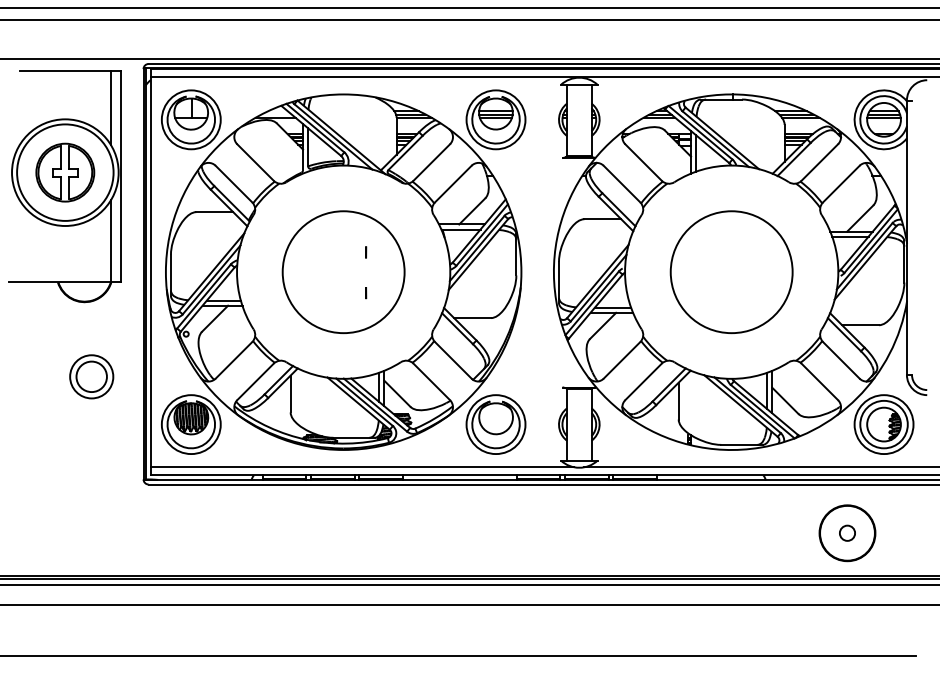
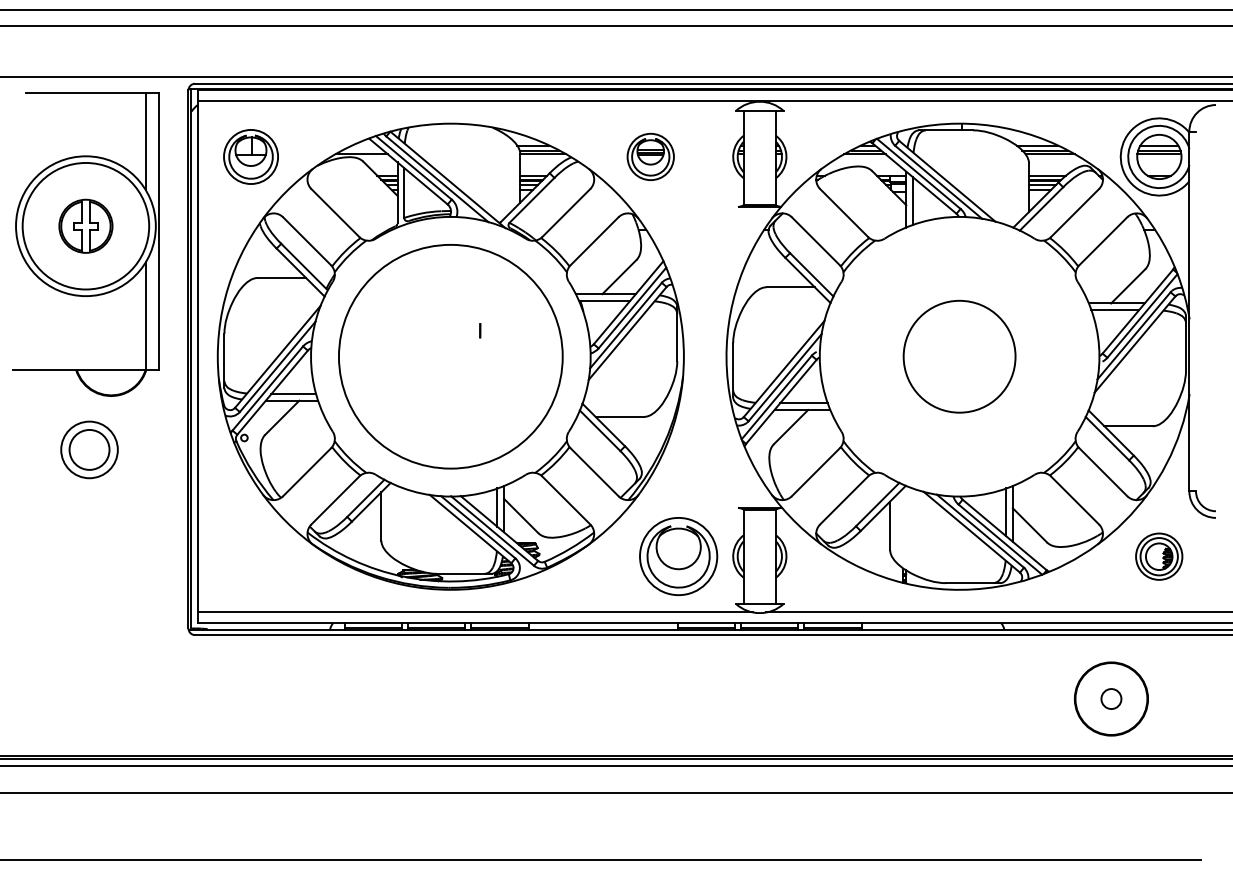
part: (190, 119) -> (250, 156), size x0.7
part: (495, 119) -> (650, 156), size x0.6
part: (65, 172) -> (85, 226), size x0.7
circle: (343, 272) -> (450, 356), size x1.4
circle: (731, 272) -> (959, 356), size x0.7
line: (366, 292) -> (480, 383), removed
part: (91, 376) -> (89, 449), moved
part: (190, 424) -> (250, 556), removed
part: (495, 424) -> (678, 556), moved
part: (883, 424) -> (1158, 556), size x0.6

